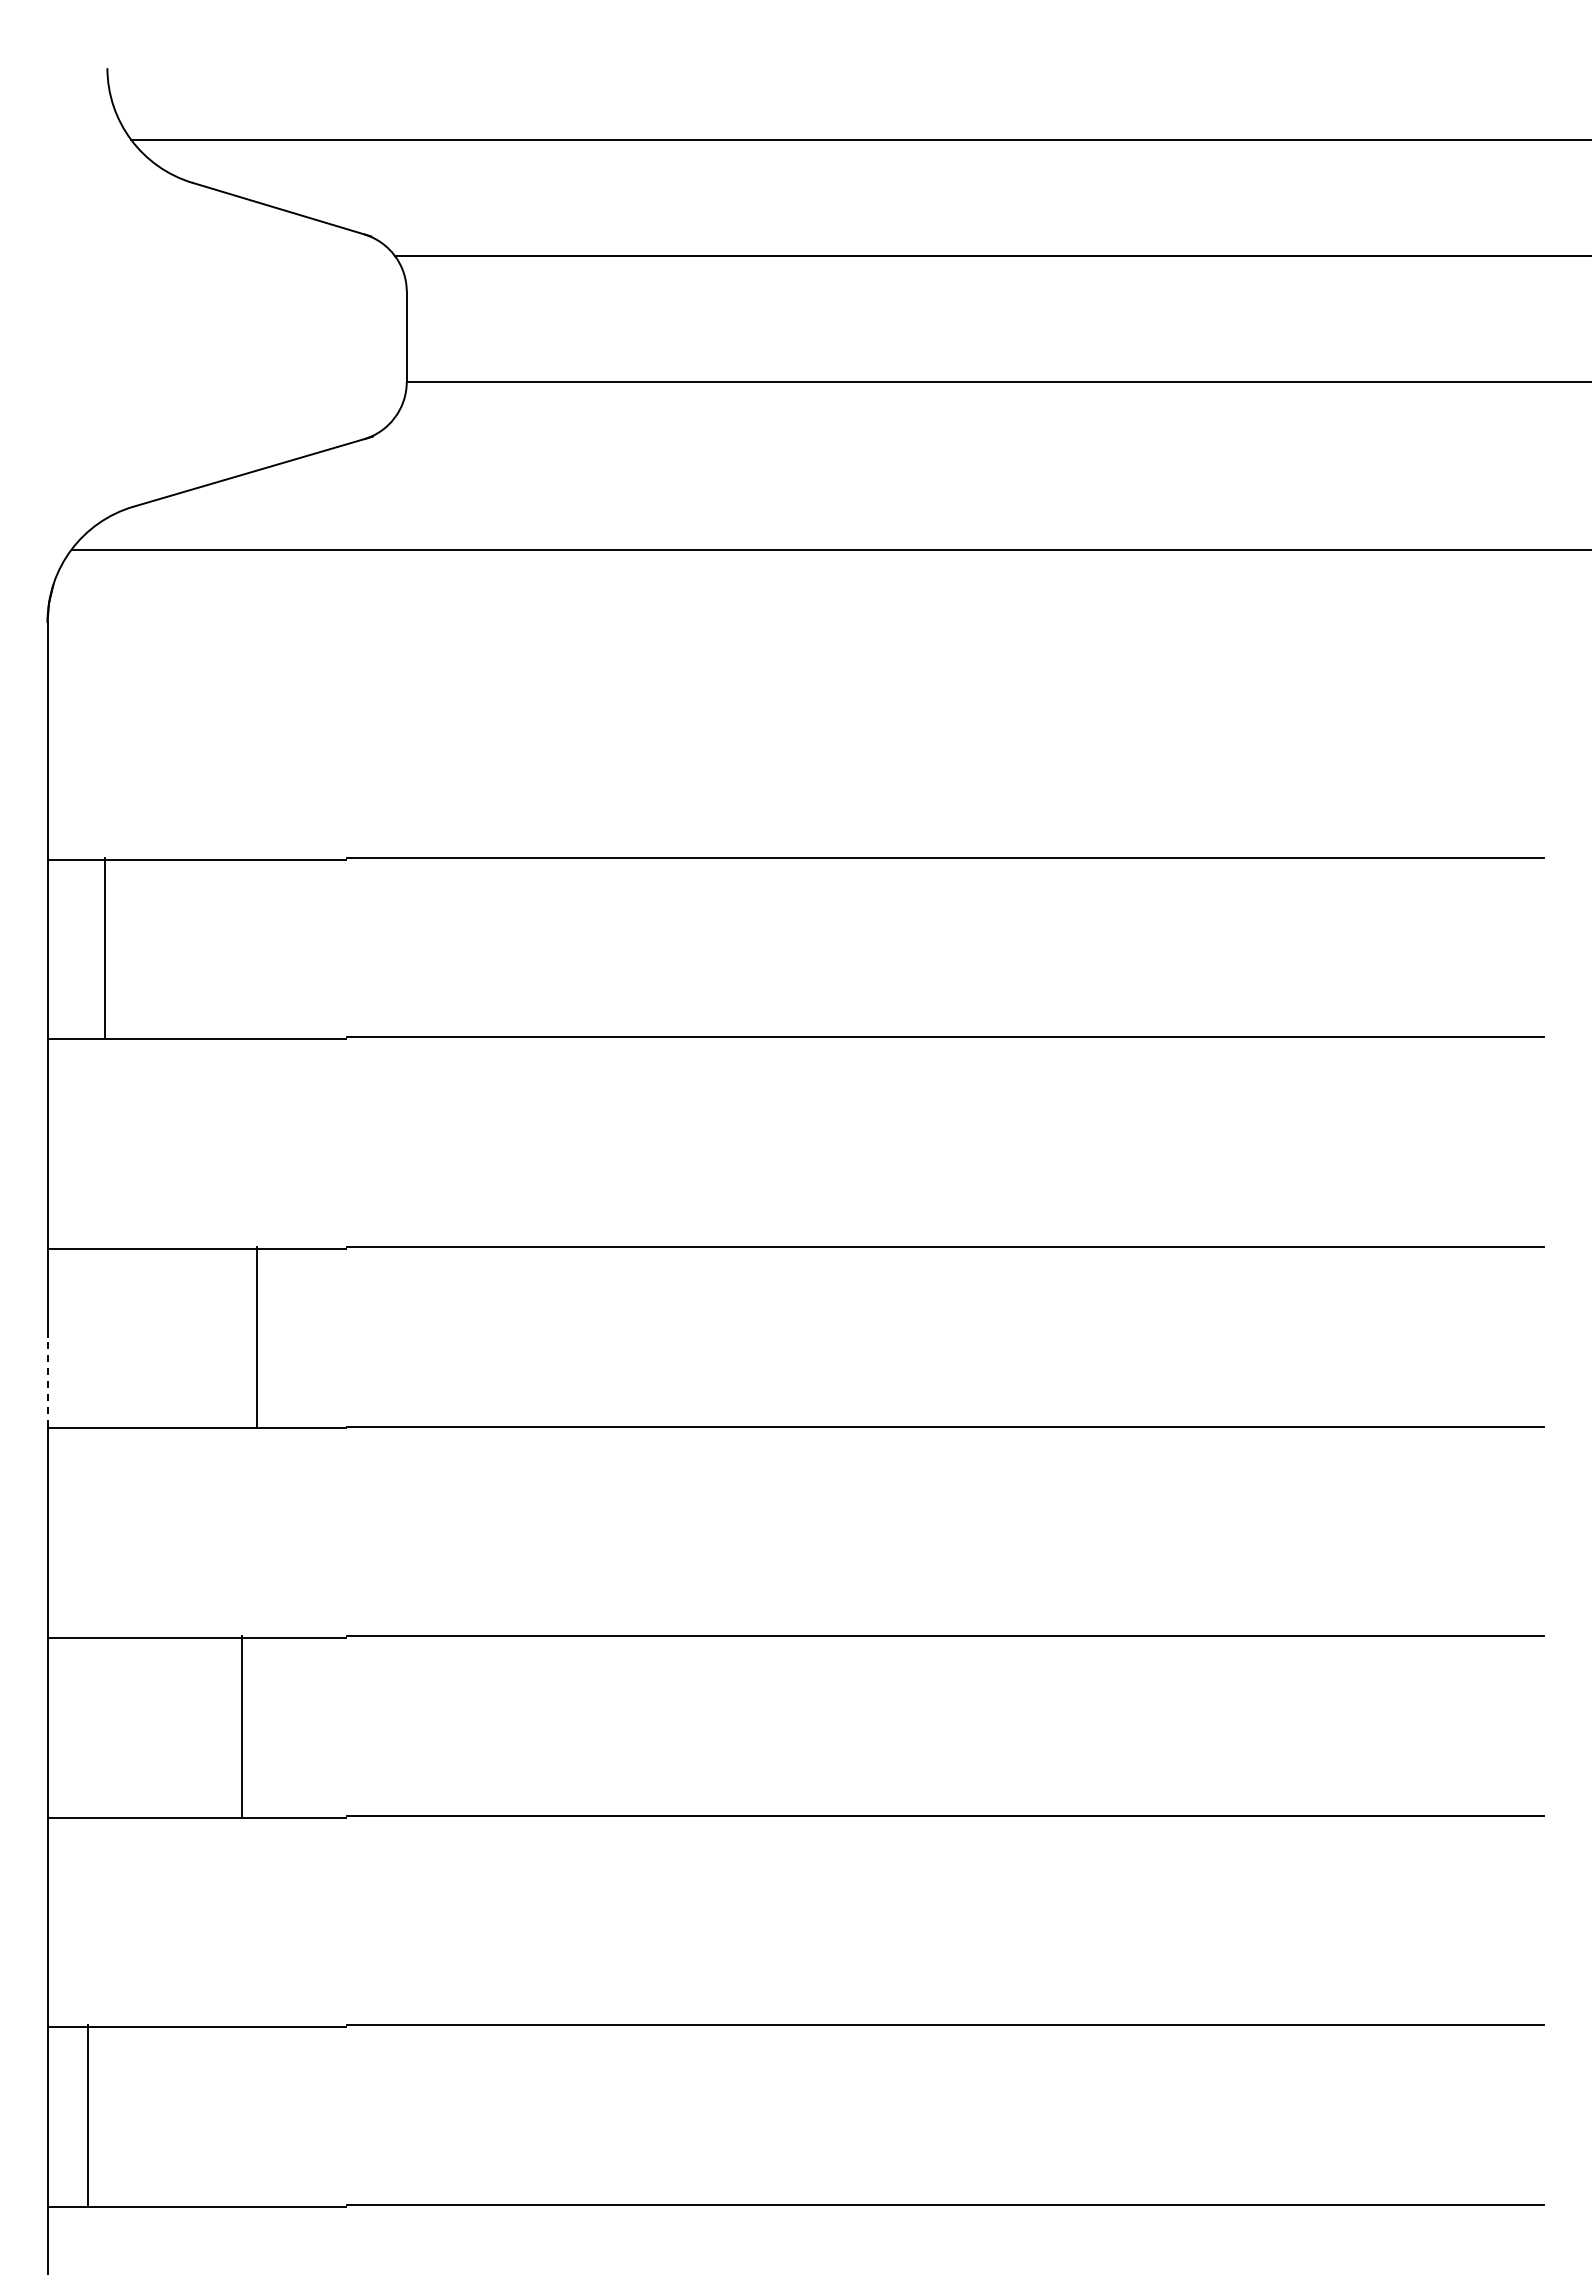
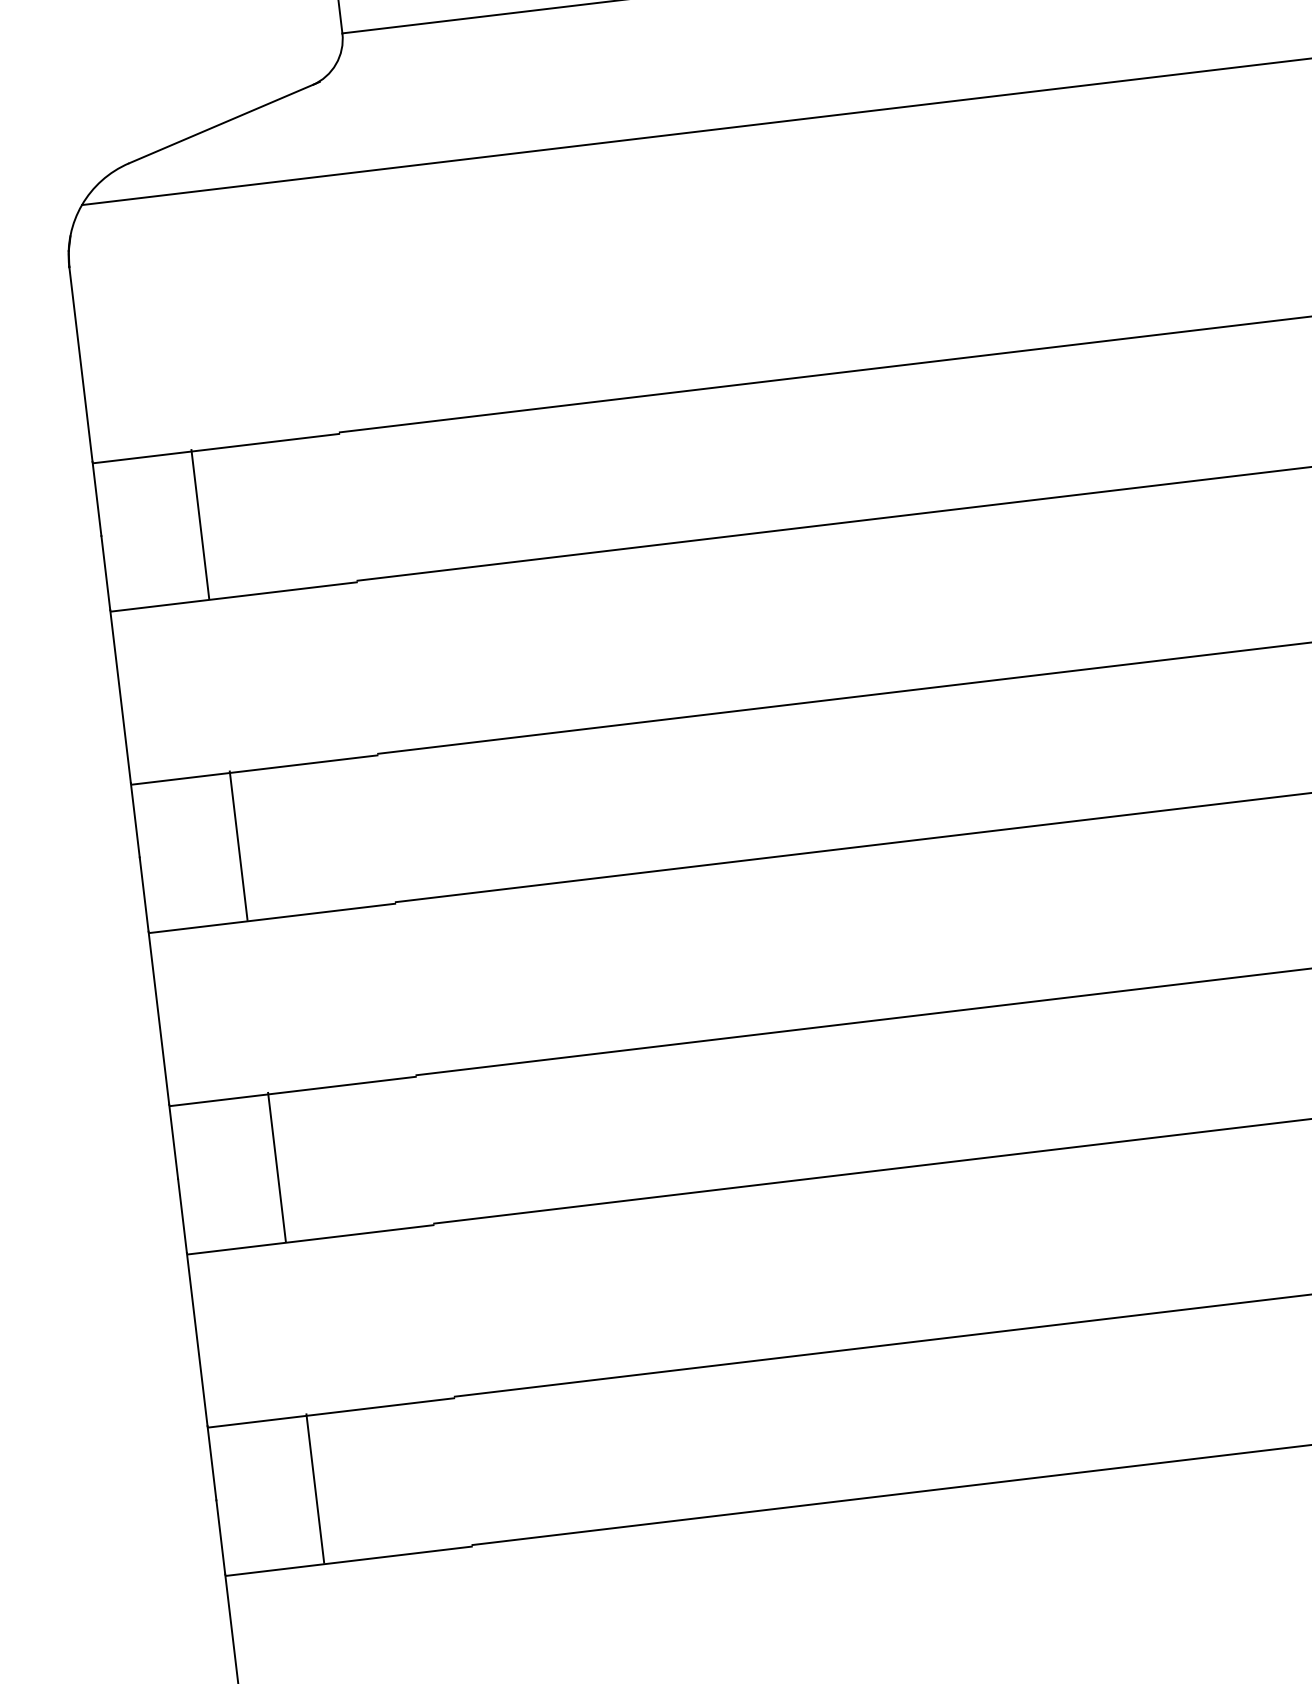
line: (105, 947) -> (200, 524), moved
line: (257, 1336) -> (238, 845), moved
line: (47, 1381) -> (144, 894), dashed -> solid
line: (242, 1725) -> (277, 1166), moved
line: (88, 2114) -> (315, 1487), moved

